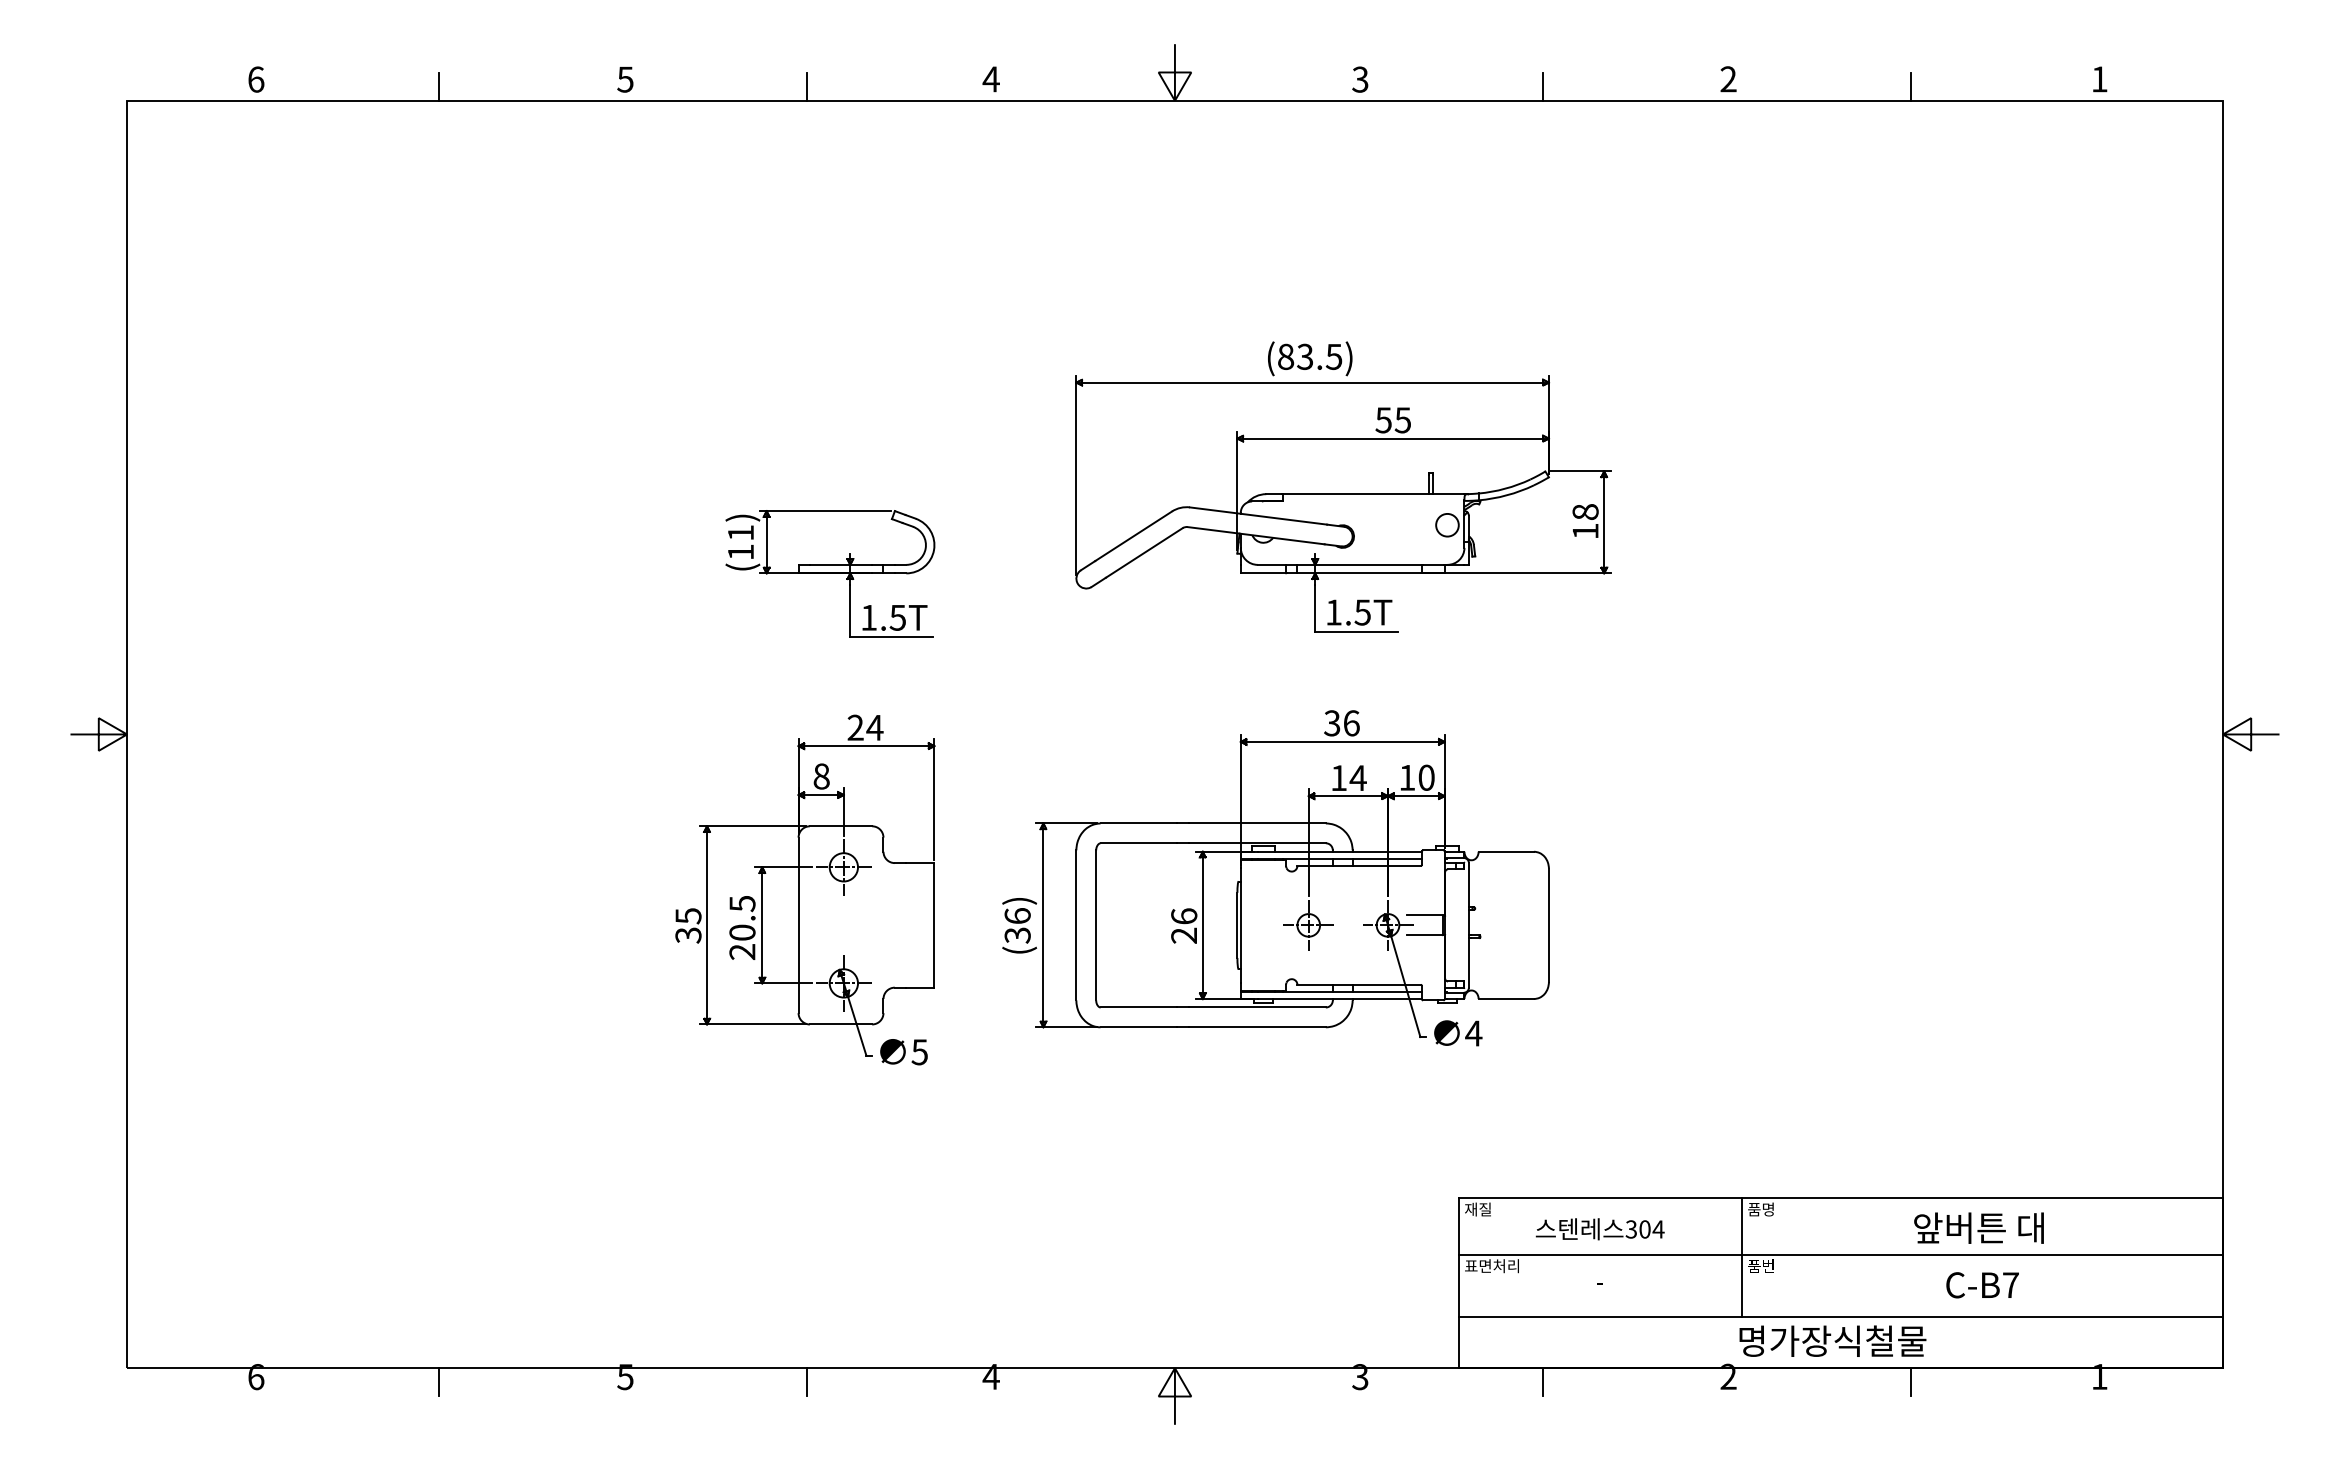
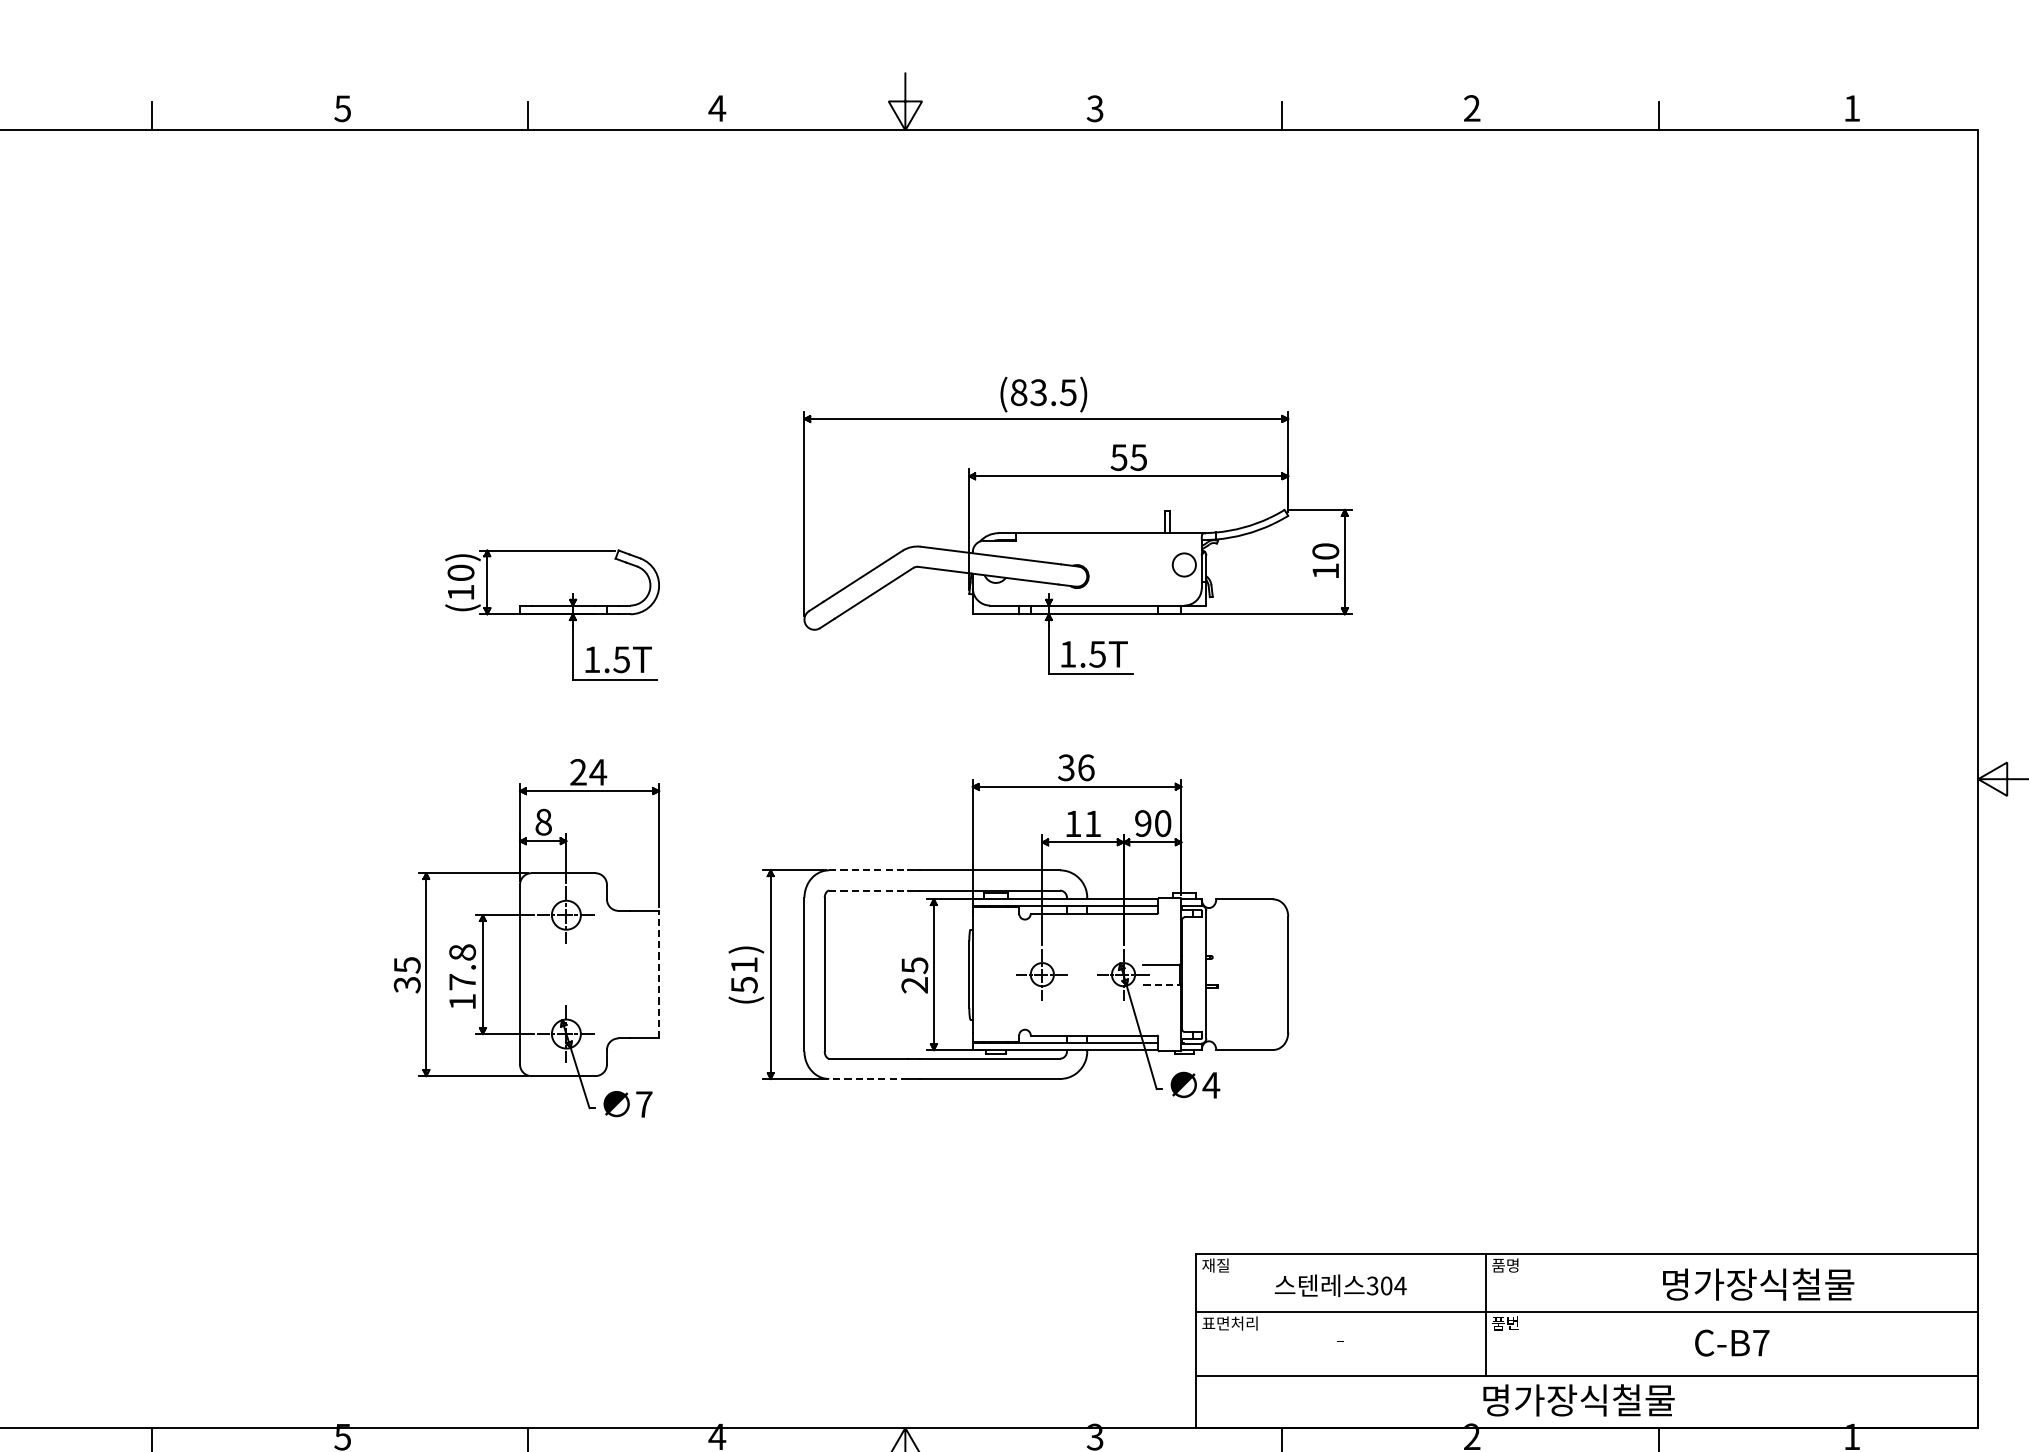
text: (1585, 511) -> (1325, 550), 18 -> 10
text: (740, 532) -> (460, 572), (11) -> (10)
text: (1357, 777) -> (1092, 823), 14 -> 11
text: (1407, 777) -> (1143, 823), 10 -> 90
line: (1139, 823) -> (869, 870), solid -> dashed
line: (1139, 843) -> (869, 890), solid -> dashed
text: (1184, 916) -> (915, 965), 26 -> 25
line: (934, 924) -> (659, 973), solid -> dashed
text: (1017, 925) -> (744, 974), (36) -> (51)
text: (742, 927) -> (462, 976), 20.5 -> 17.8
line: (1426, 935) -> (1162, 985), solid -> dashed
line: (1138, 1027) -> (868, 1079), solid -> dashed
text: (919, 1052) -> (643, 1104), 5 -> 7
text: (2007, 1227) -> (1757, 1283), 앞버튼 대 -> 명가장식철물

